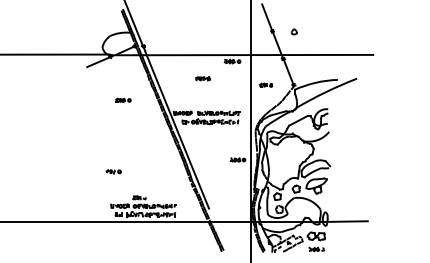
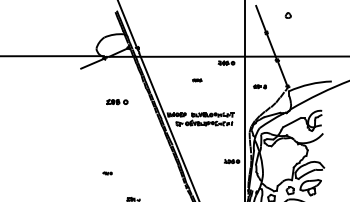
part: (293, 31) -> (287, 15), moved
part: (203, 78) -> (197, 80), size x0.6
part: (123, 99) -> (117, 101), size x1.4
part: (113, 171) -> (107, 173), size x0.6

